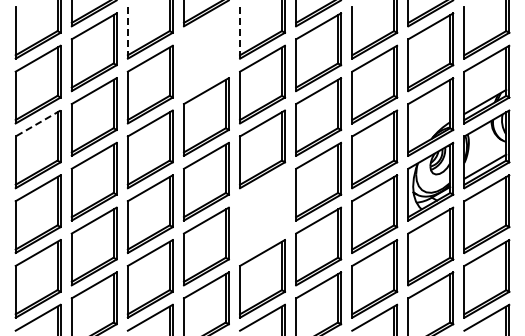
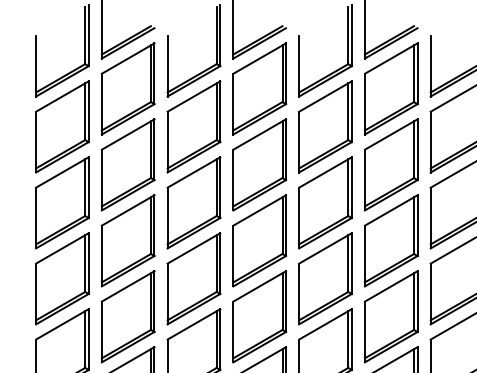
line: (127, 32) -> (167, 65), dashed -> solid
line: (240, 32) -> (299, 65), dashed -> solid
part: (206, 52) -> (259, 89), added
line: (38, 123) -> (62, 172), dashed -> solid
part: (262, 213) -> (325, 278), added

